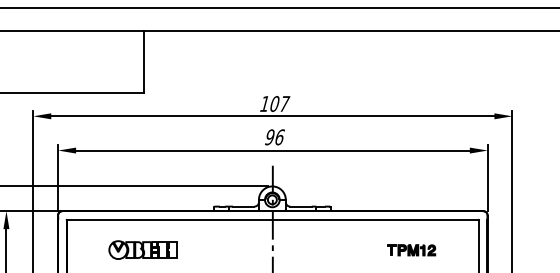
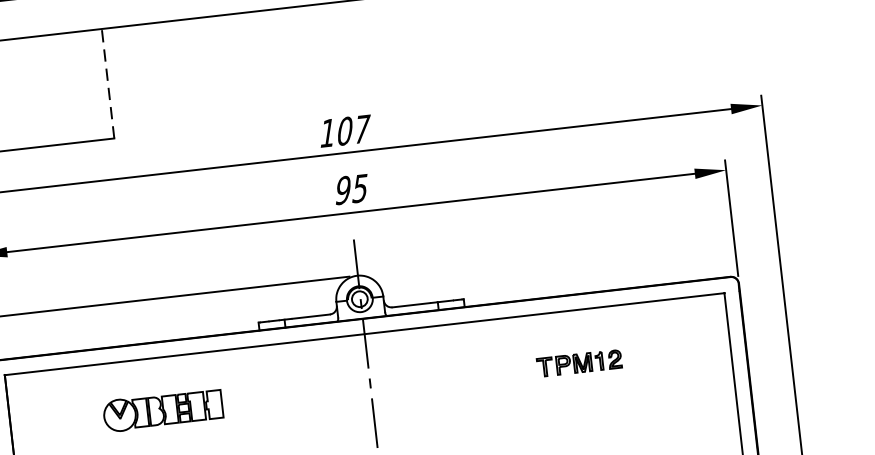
line: (143, 61) -> (107, 83), solid -> dashed
text: (279, 137) -> (359, 188), 96 -> 95
part: (142, 249) -> (162, 409), moved
part: (411, 250) -> (579, 363), moved

